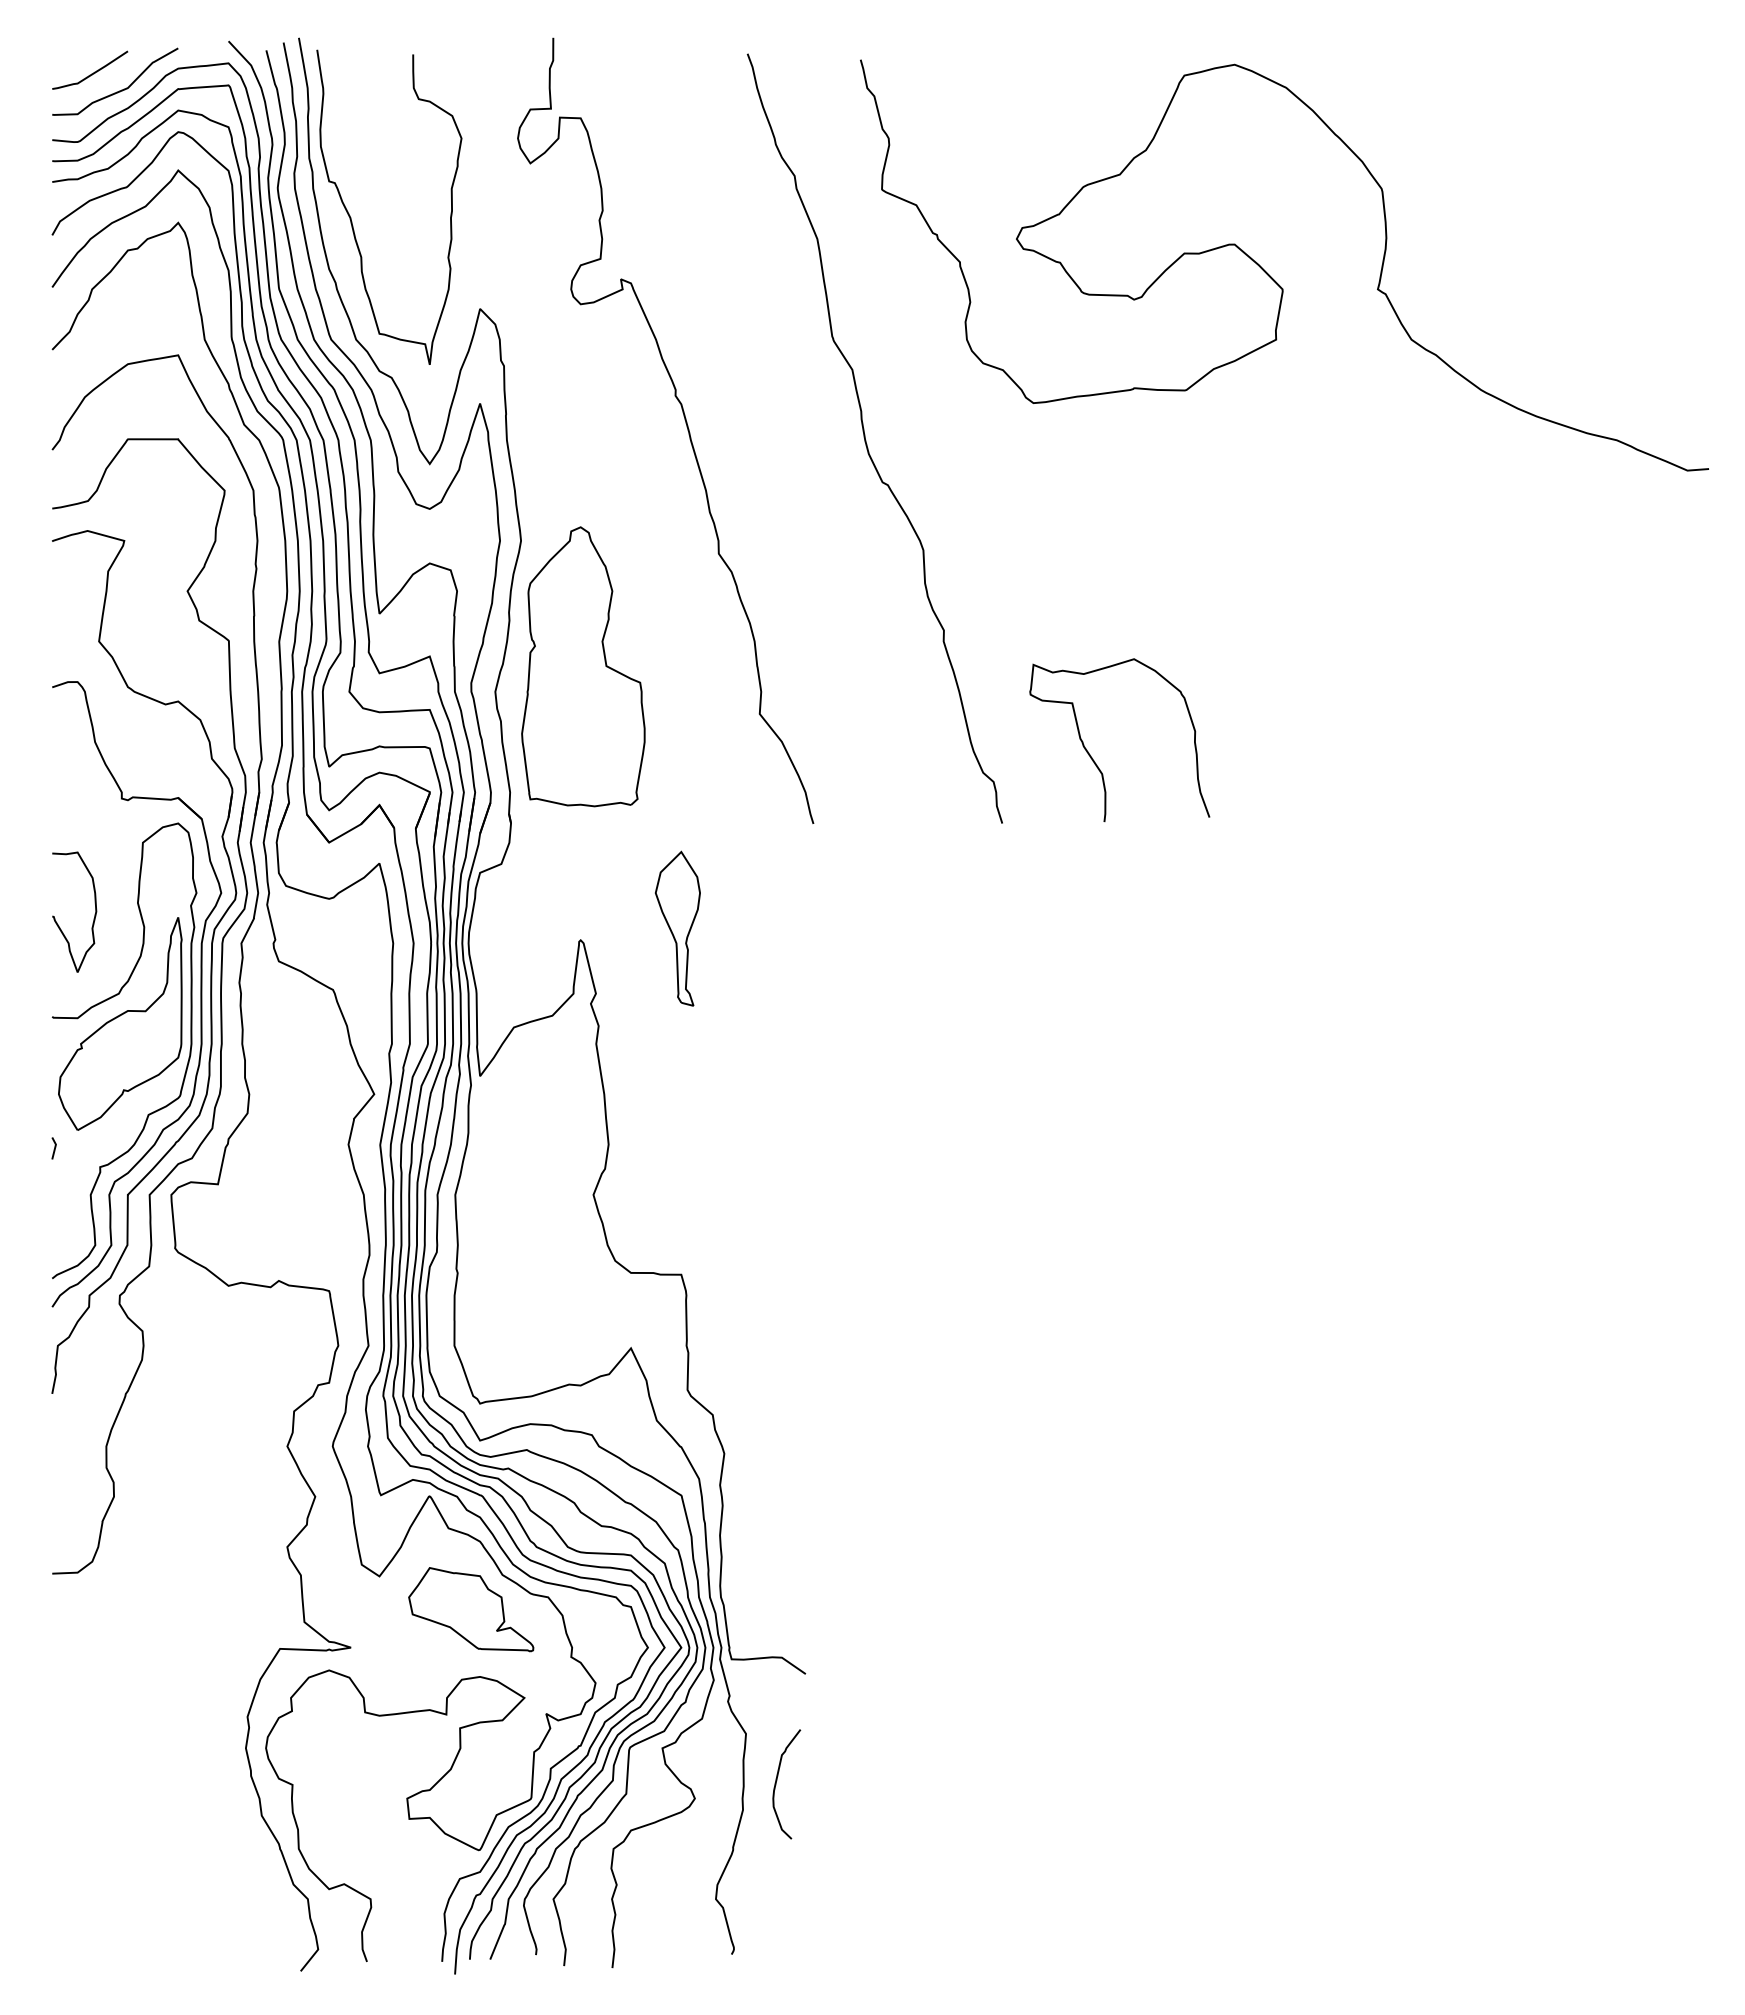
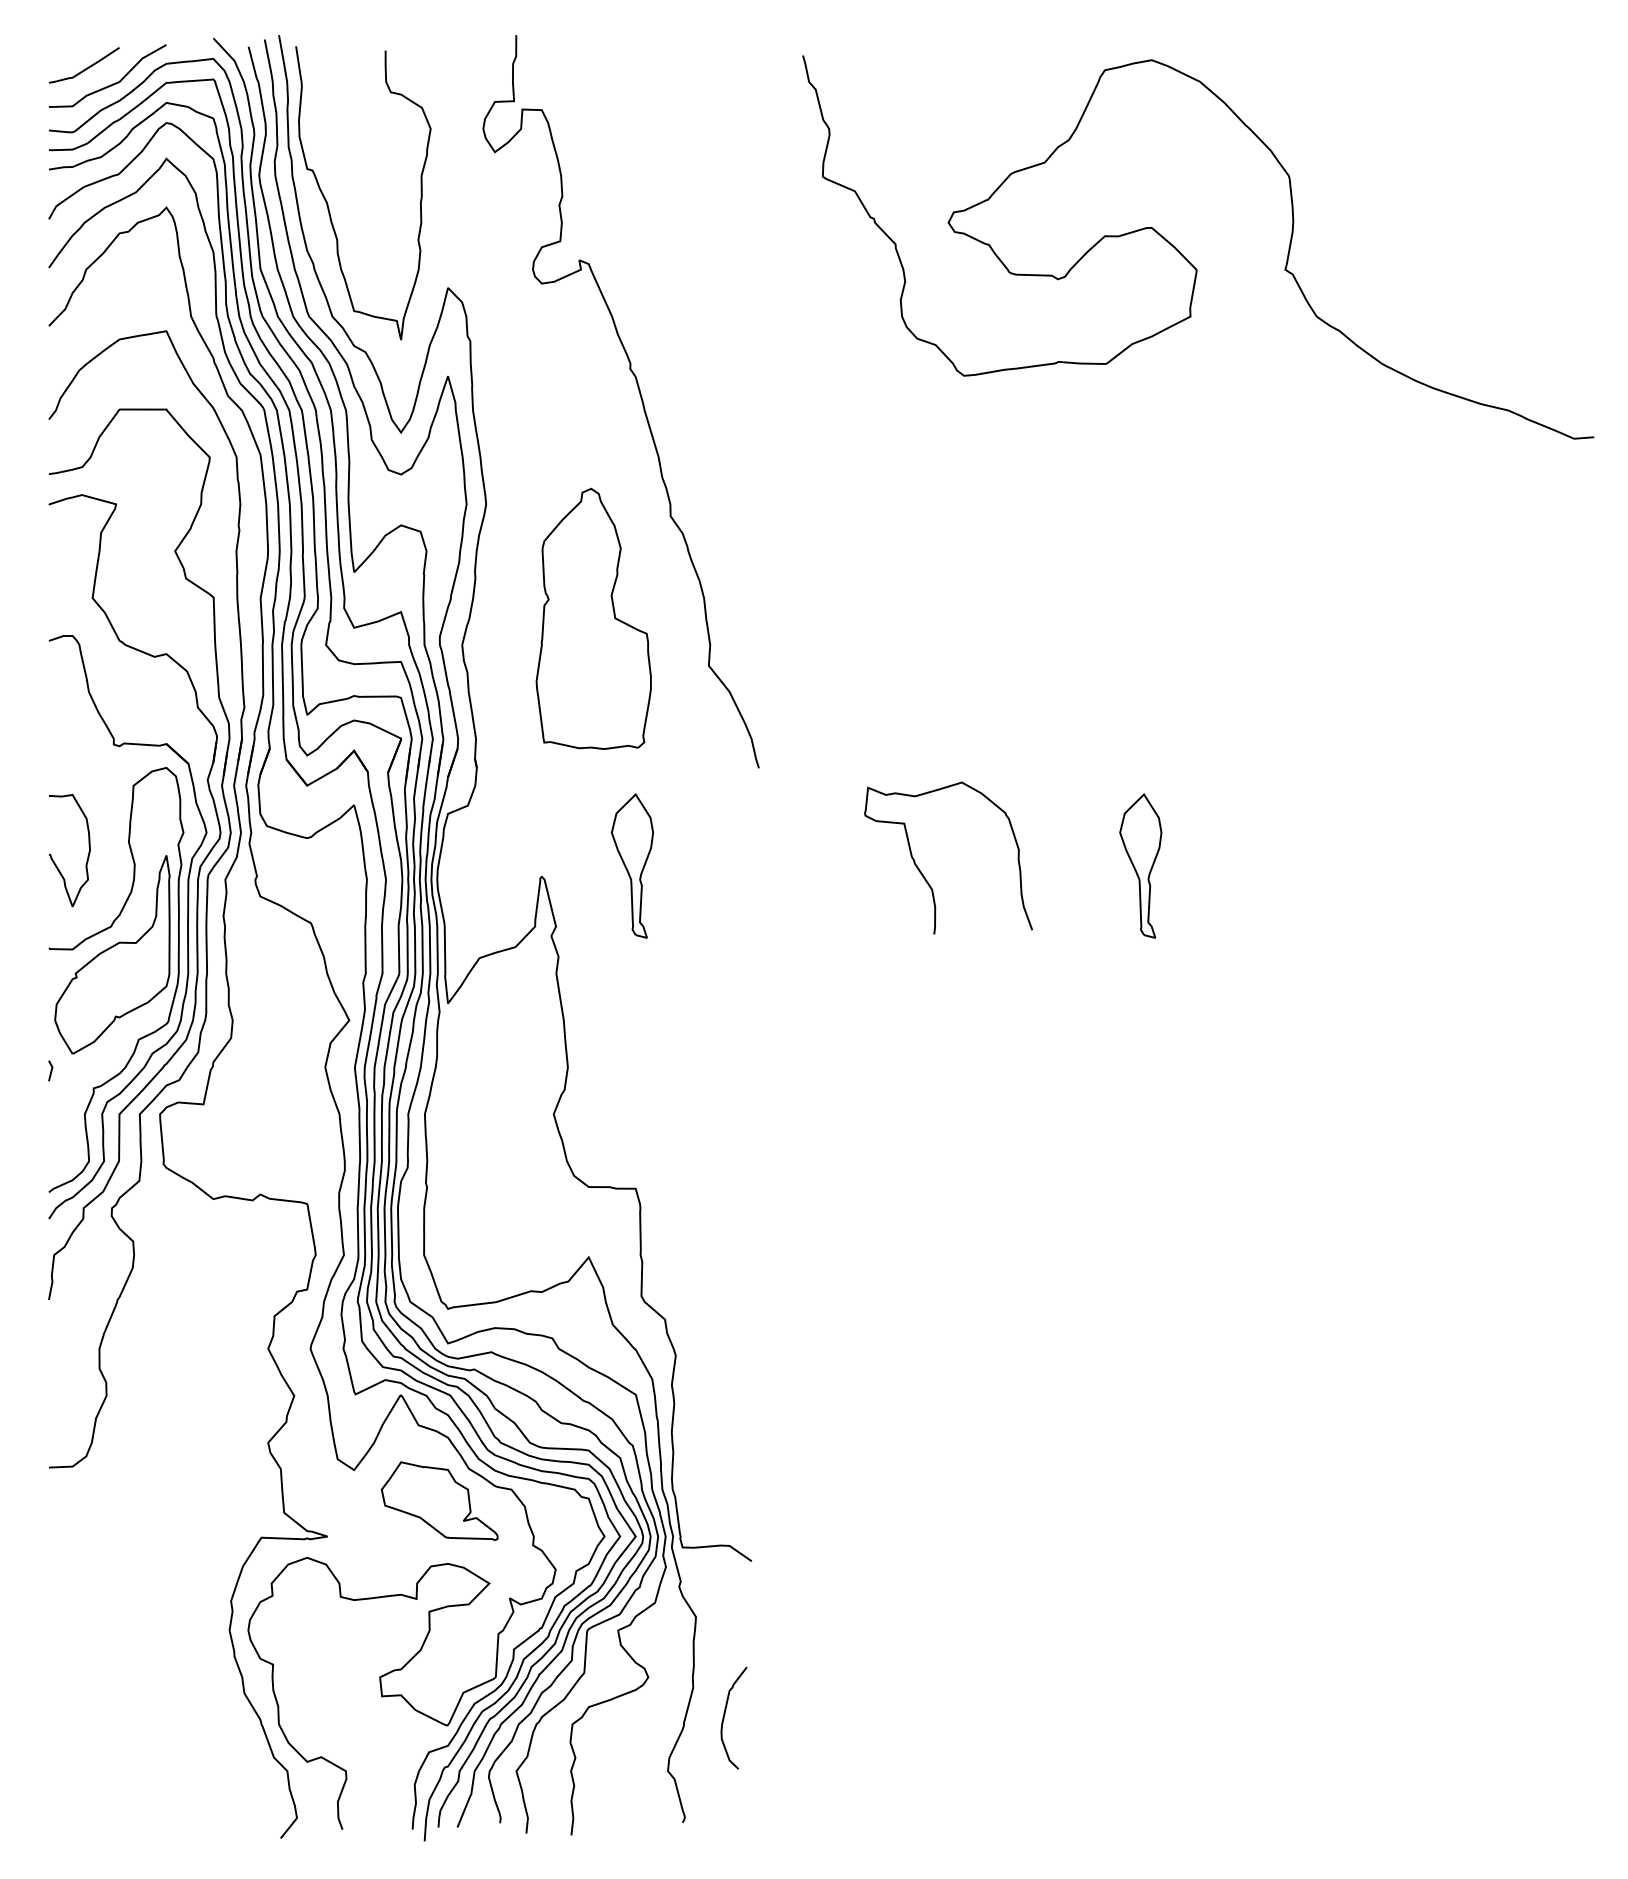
curve: (866, 440) -> (808, 410), removed
part: (583, 666) -> (593, 618), moved
curve: (1092, 757) -> (923, 874), moved
part: (1222, 928) -> (1140, 865), added
curve: (777, 1780) -> (725, 1714), moved

